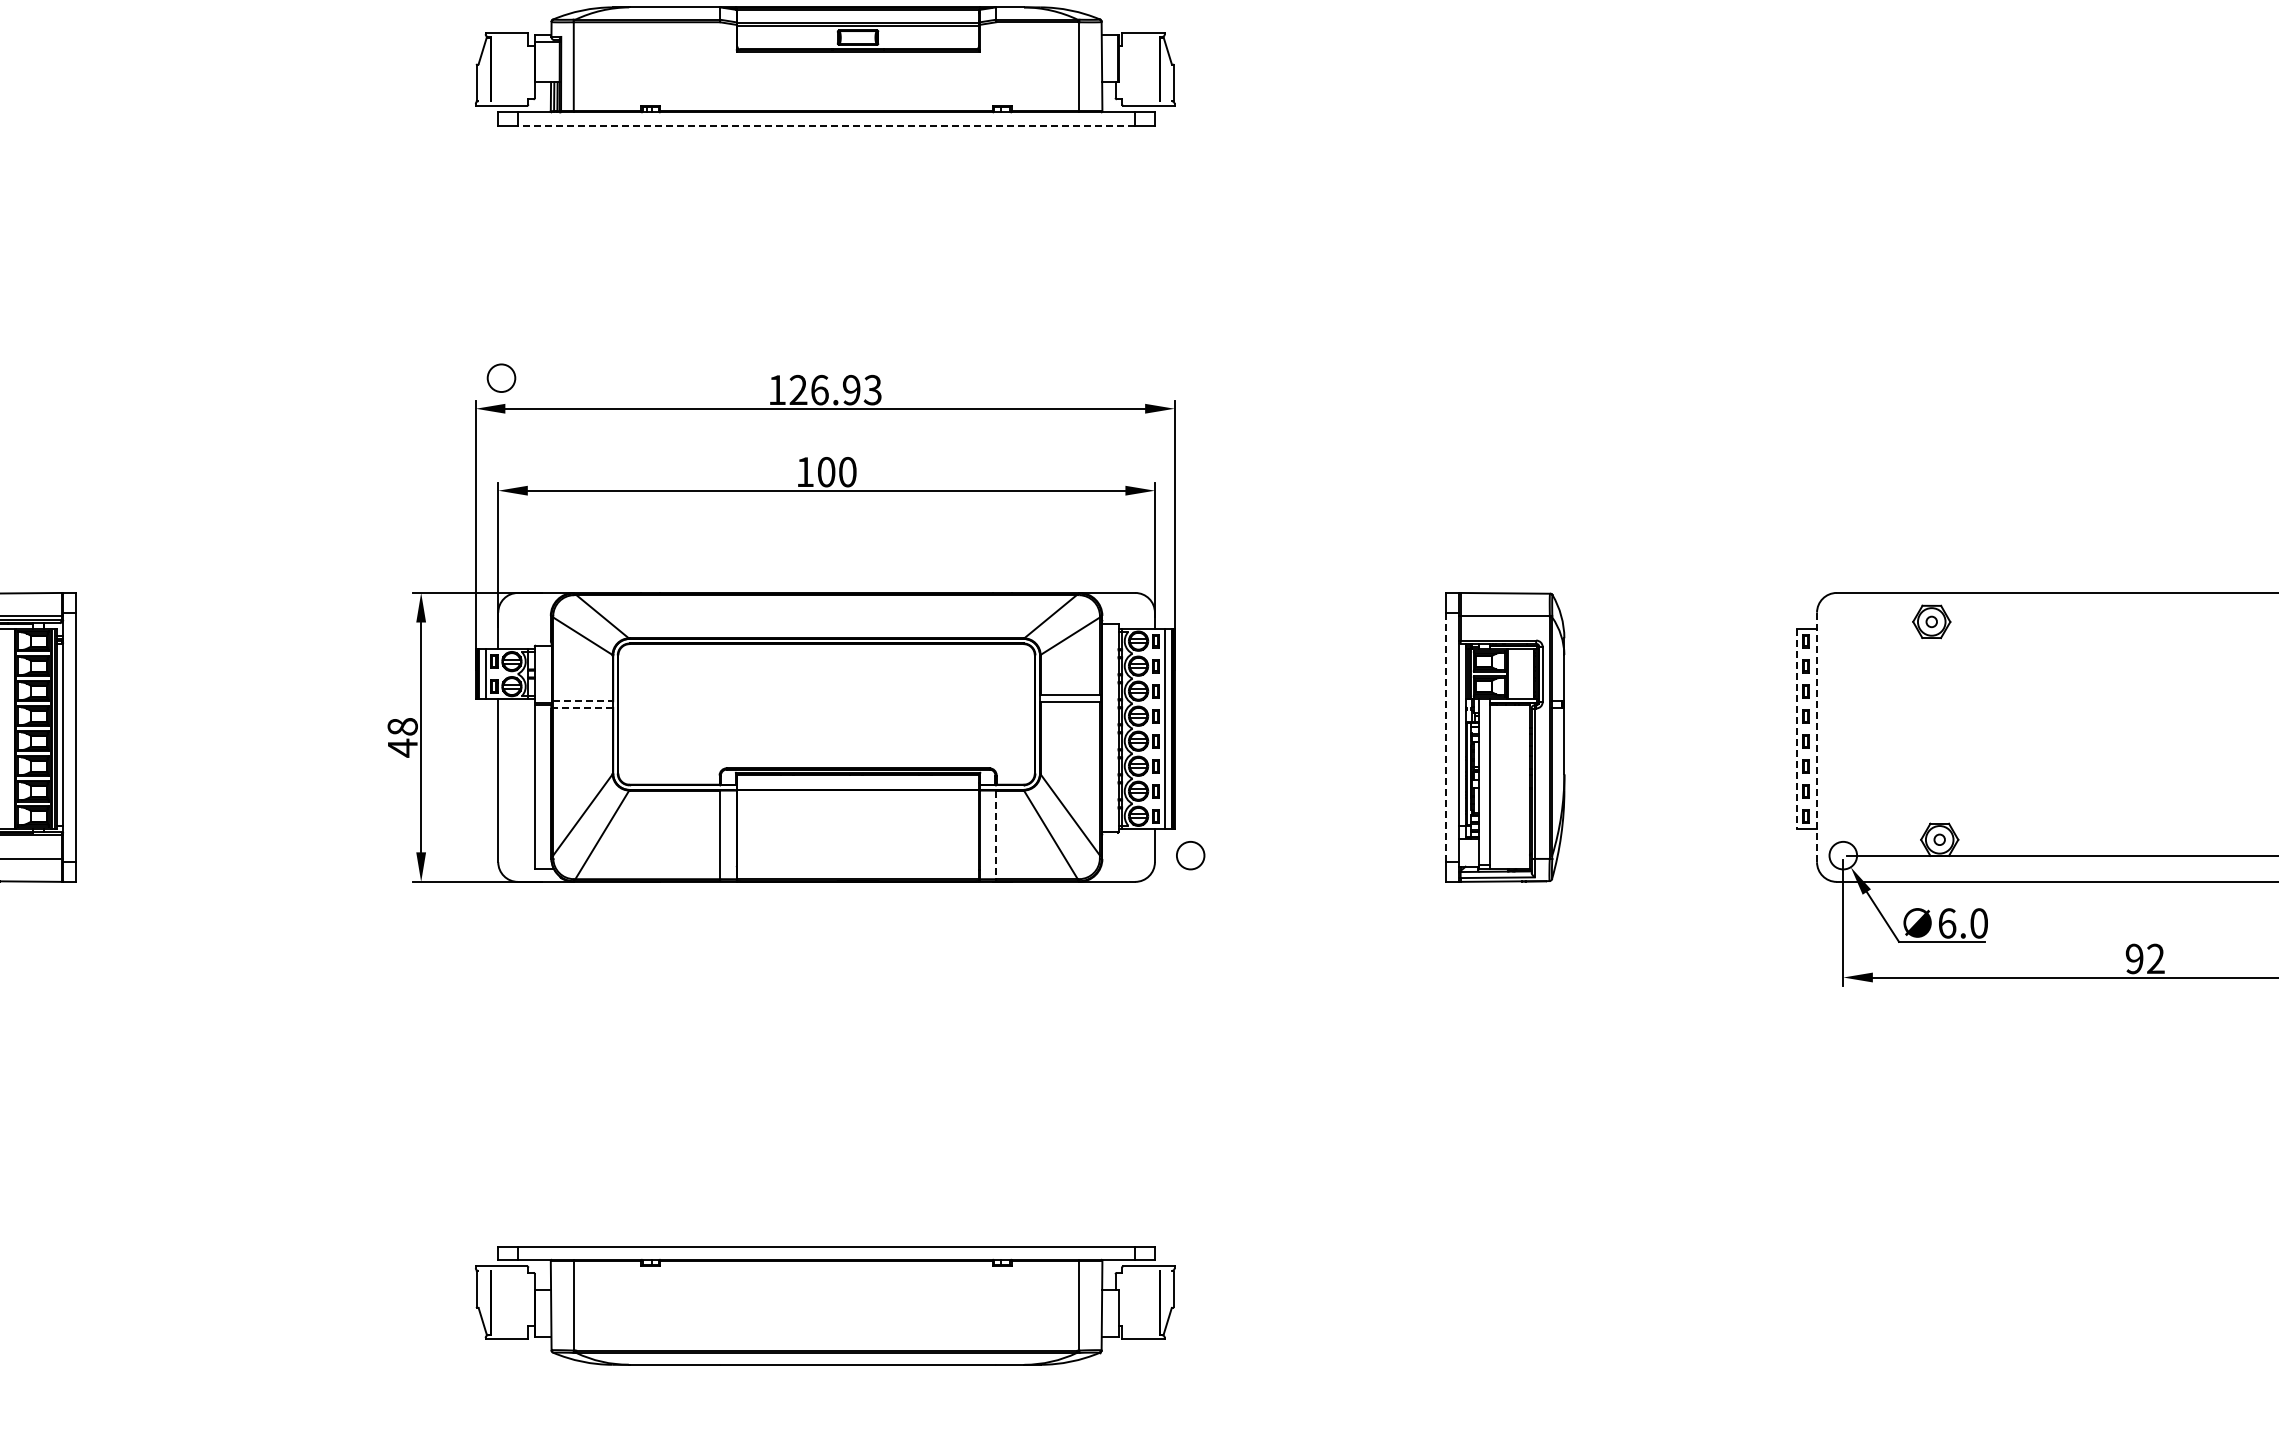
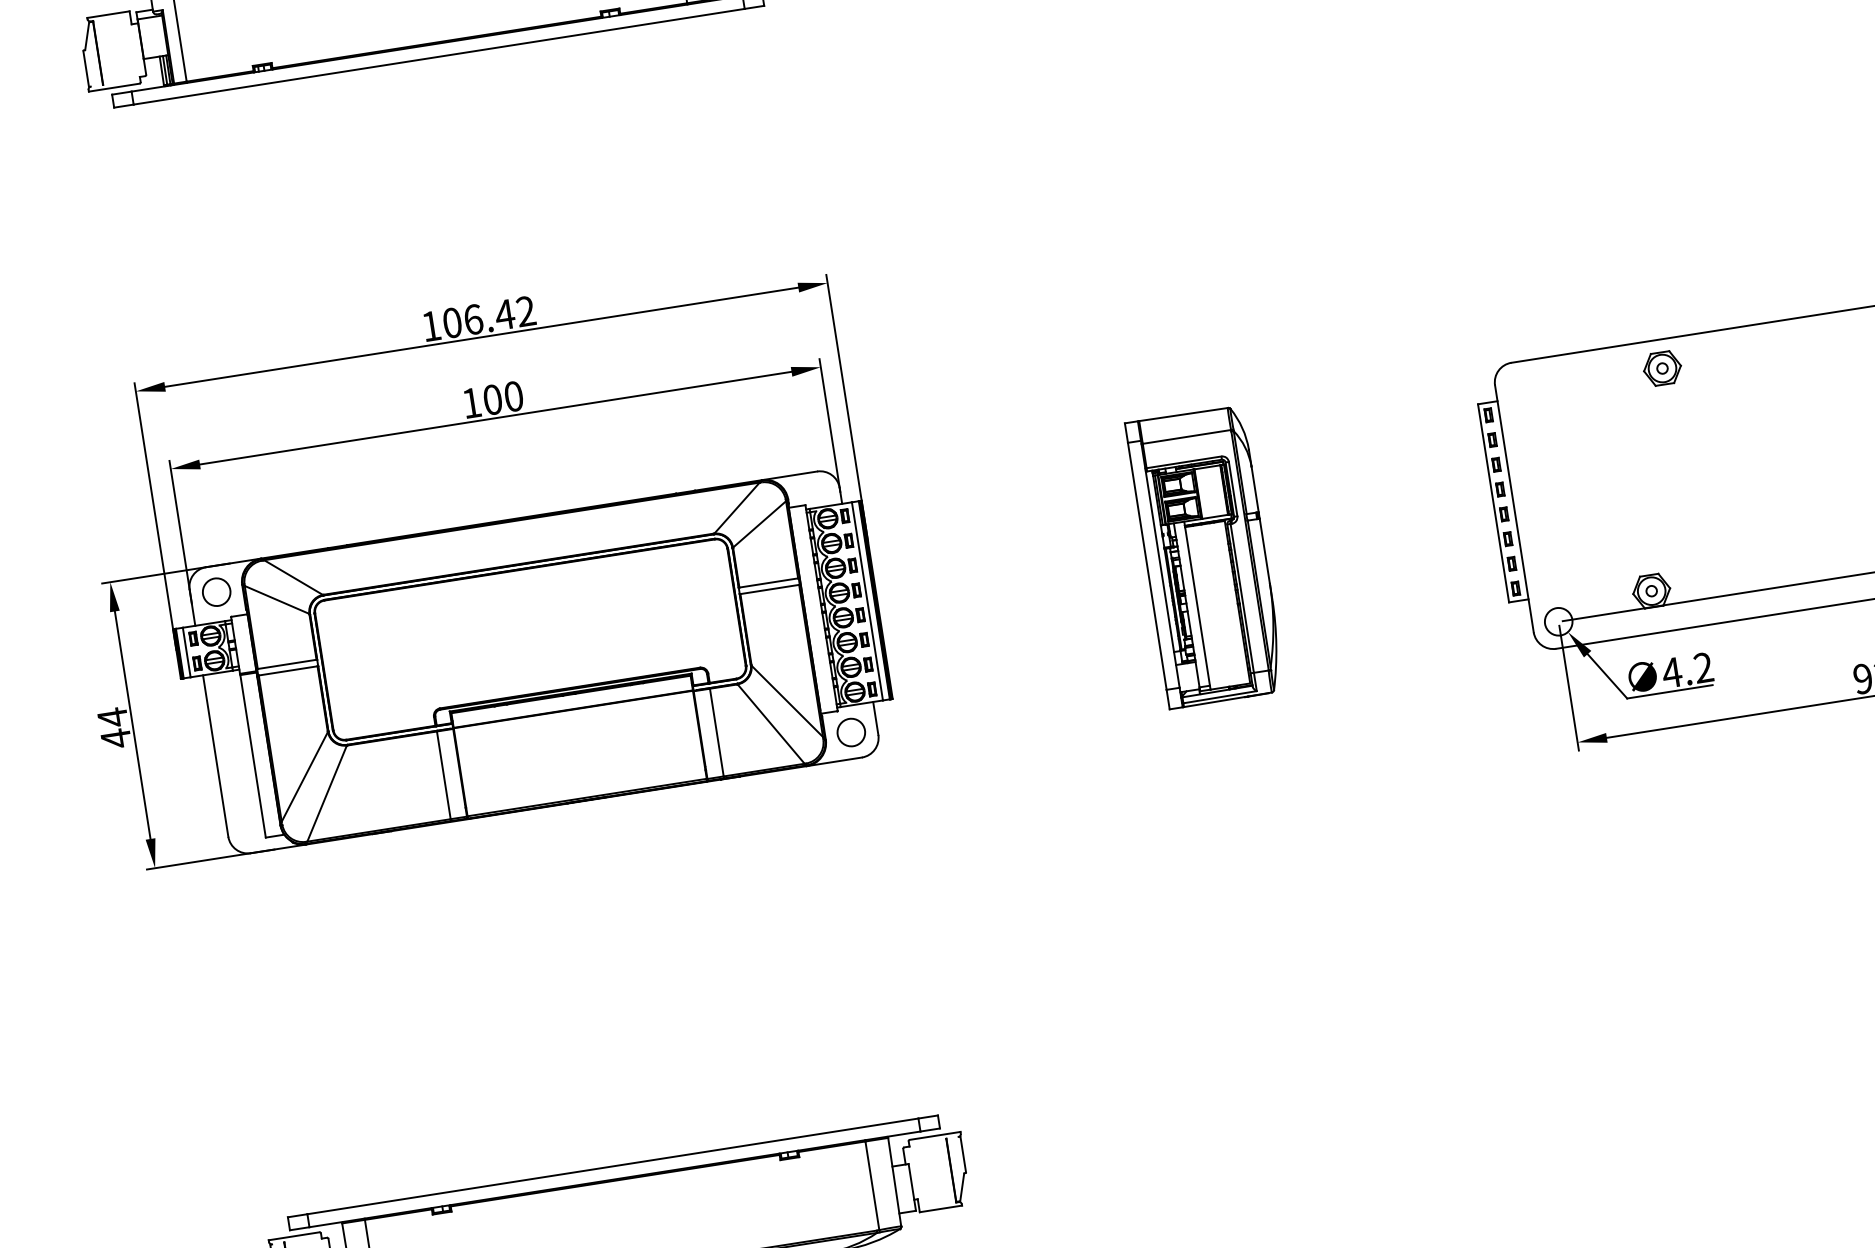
line: (826, 125) -> (439, 56), dashed -> solid
circle: (501, 377) -> (216, 591), moved
text: (835, 389) -> (488, 316), 126.93 -> 106.42
part: (1931, 621) -> (1662, 368), moved
line: (582, 701) -> (286, 664), dashed -> solid
line: (582, 707) -> (287, 670), dashed -> solid
text: (402, 726) -> (112, 717), 48 -> 44
line: (1797, 729) -> (1493, 504), dashed -> solid
line: (1446, 737) -> (1147, 566), dashed -> solid
line: (1817, 737) -> (1514, 508), dashed -> solid
line: (996, 835) -> (717, 733), dashed -> solid
circle: (1190, 855) -> (851, 732), moved
text: (1962, 923) -> (1687, 670), 6.0 -> 4.2

